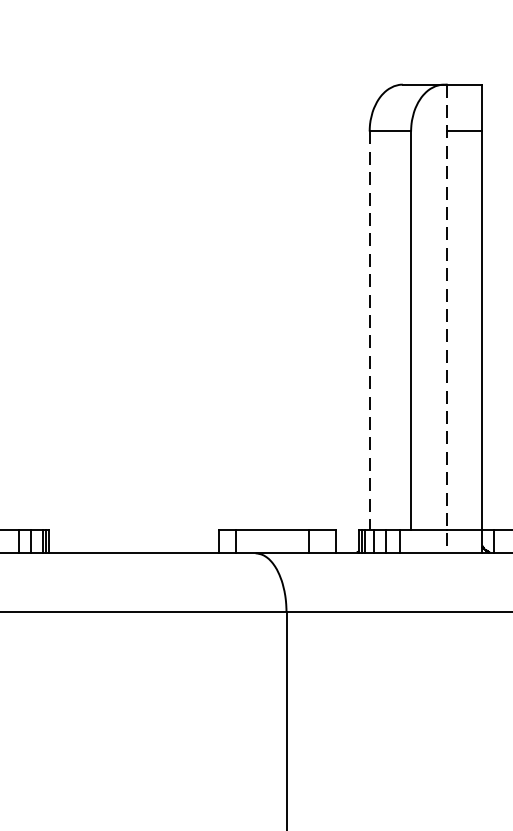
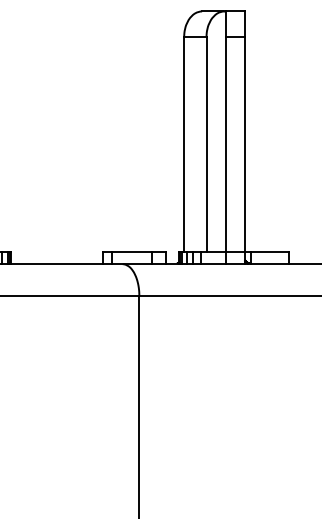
line: (448, 320) -> (226, 138), dashed -> solid
line: (370, 331) -> (184, 144), dashed -> solid

